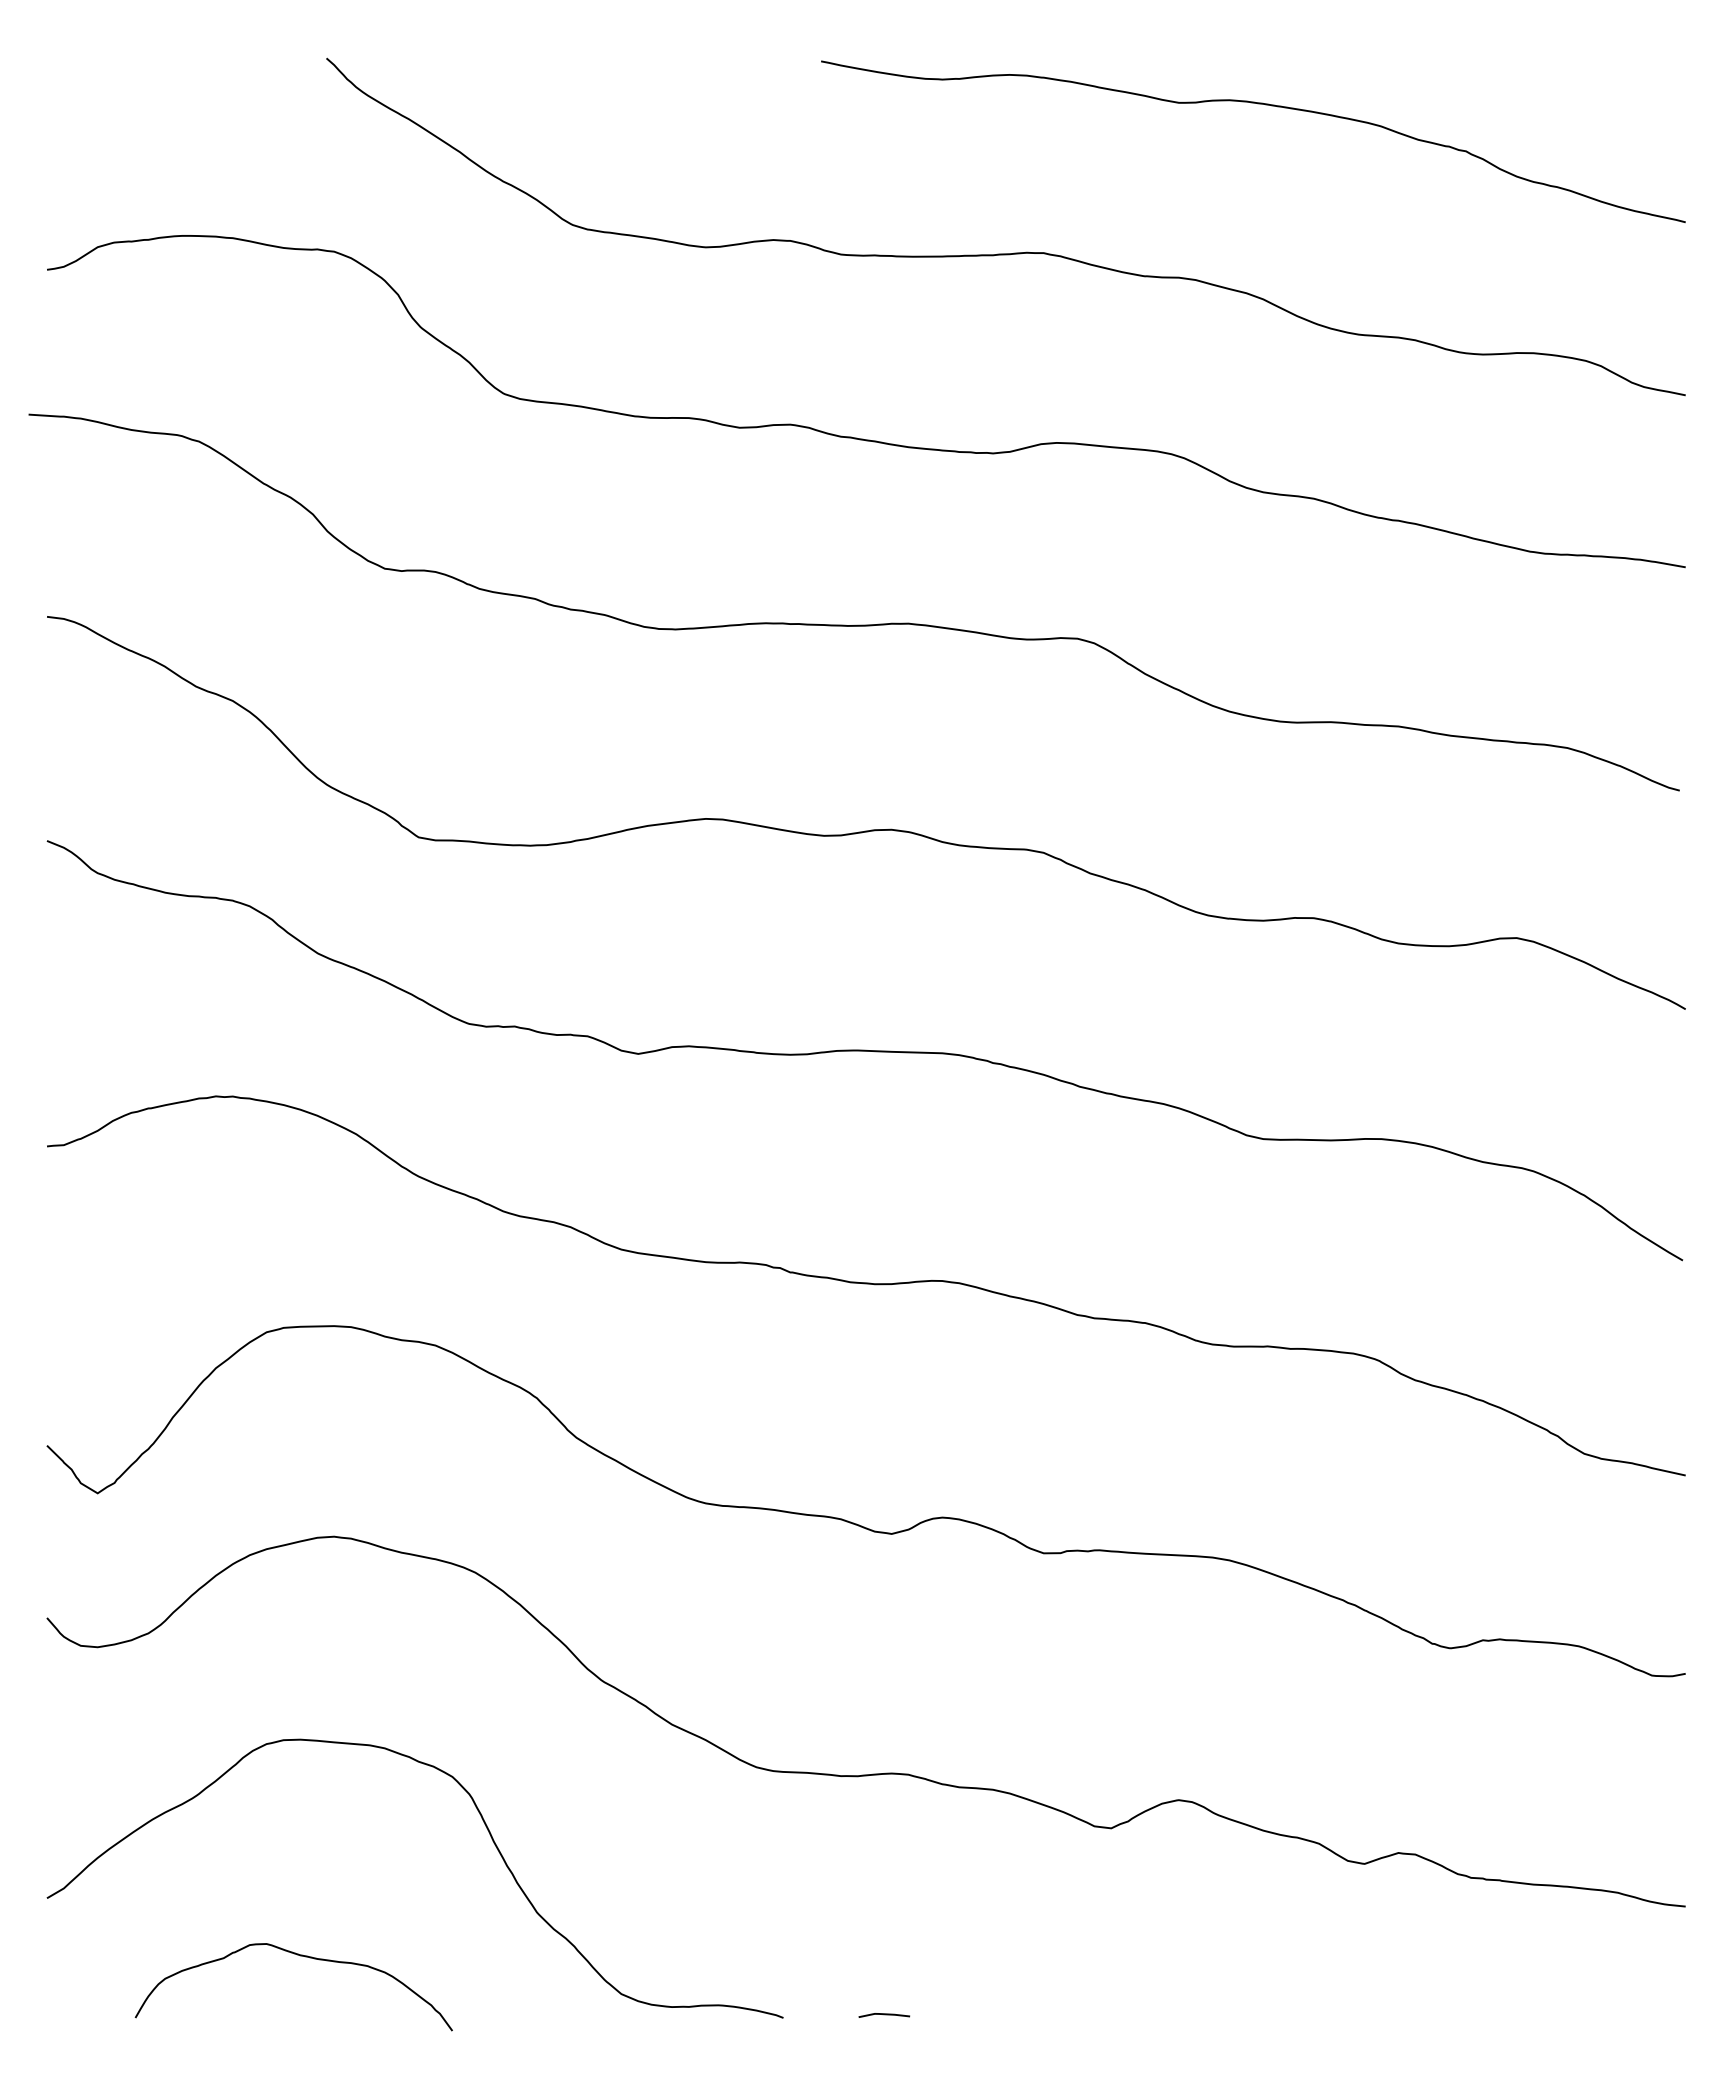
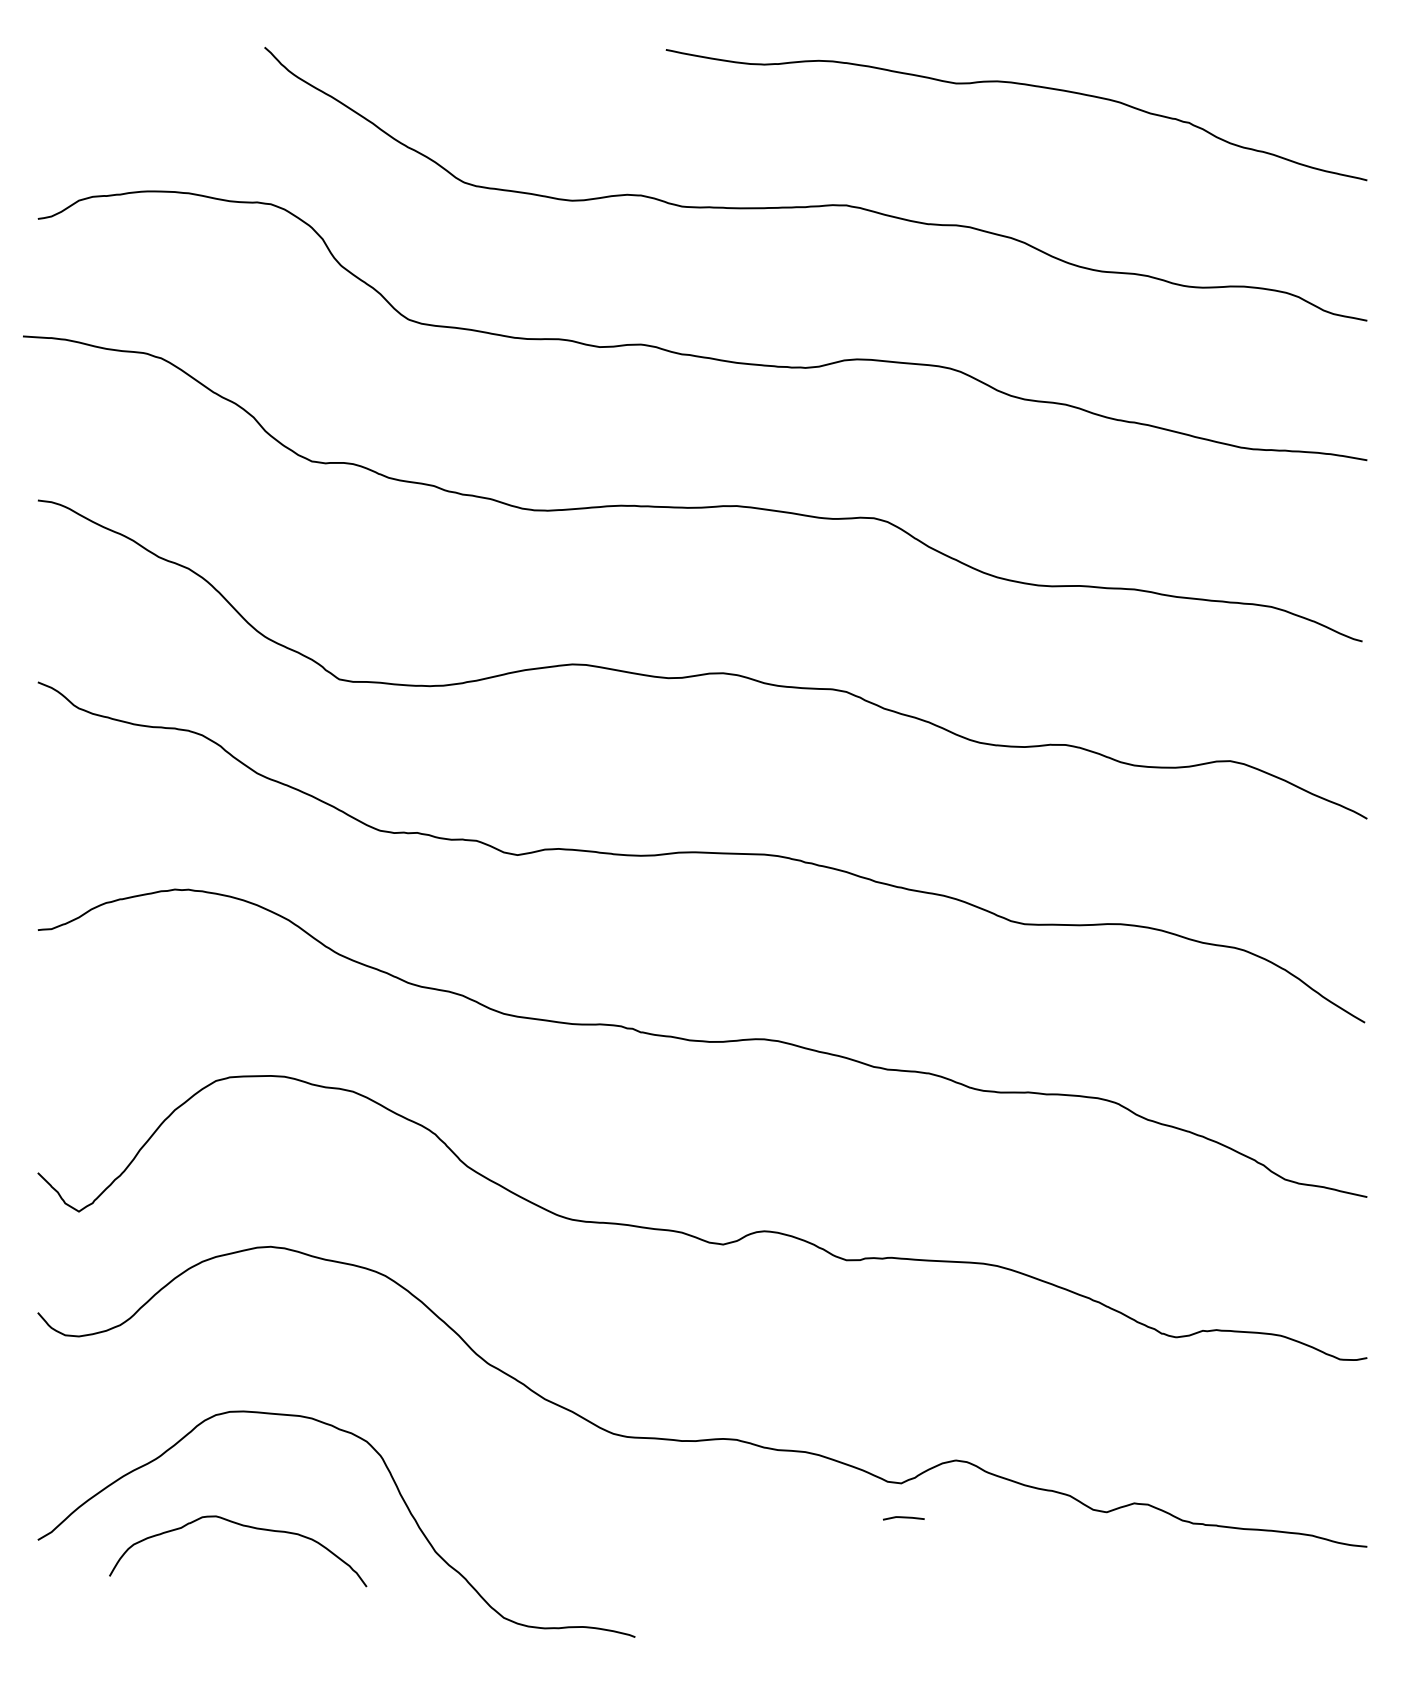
curve: (300, 1956) -> (243, 1526), moved
curve: (884, 2015) -> (903, 1518), moved

